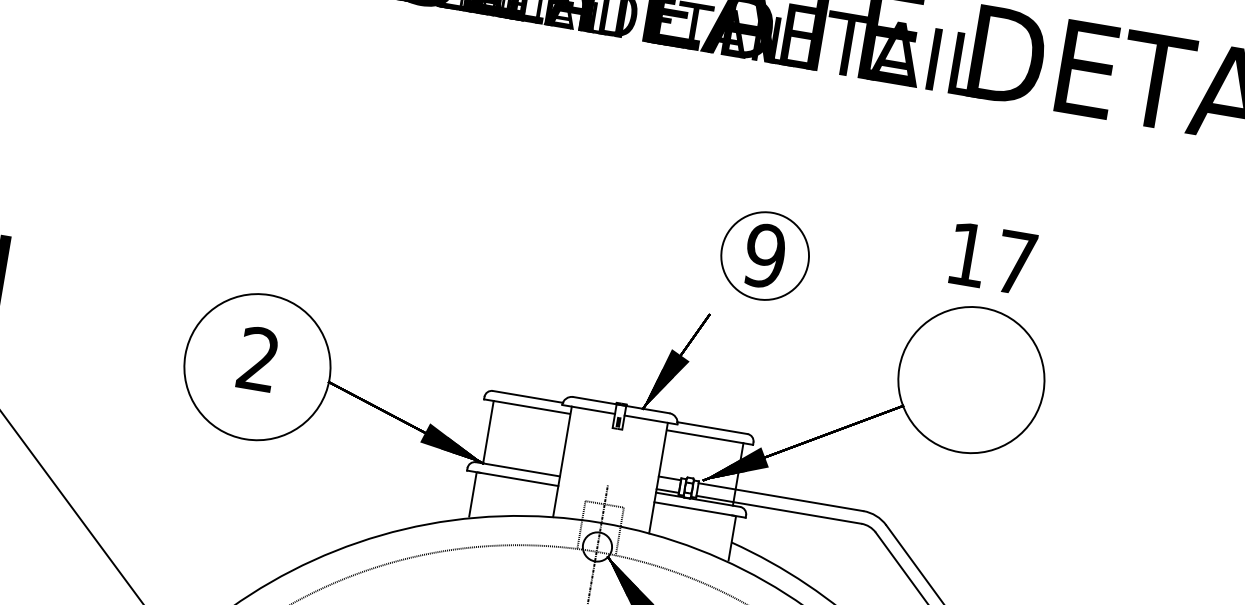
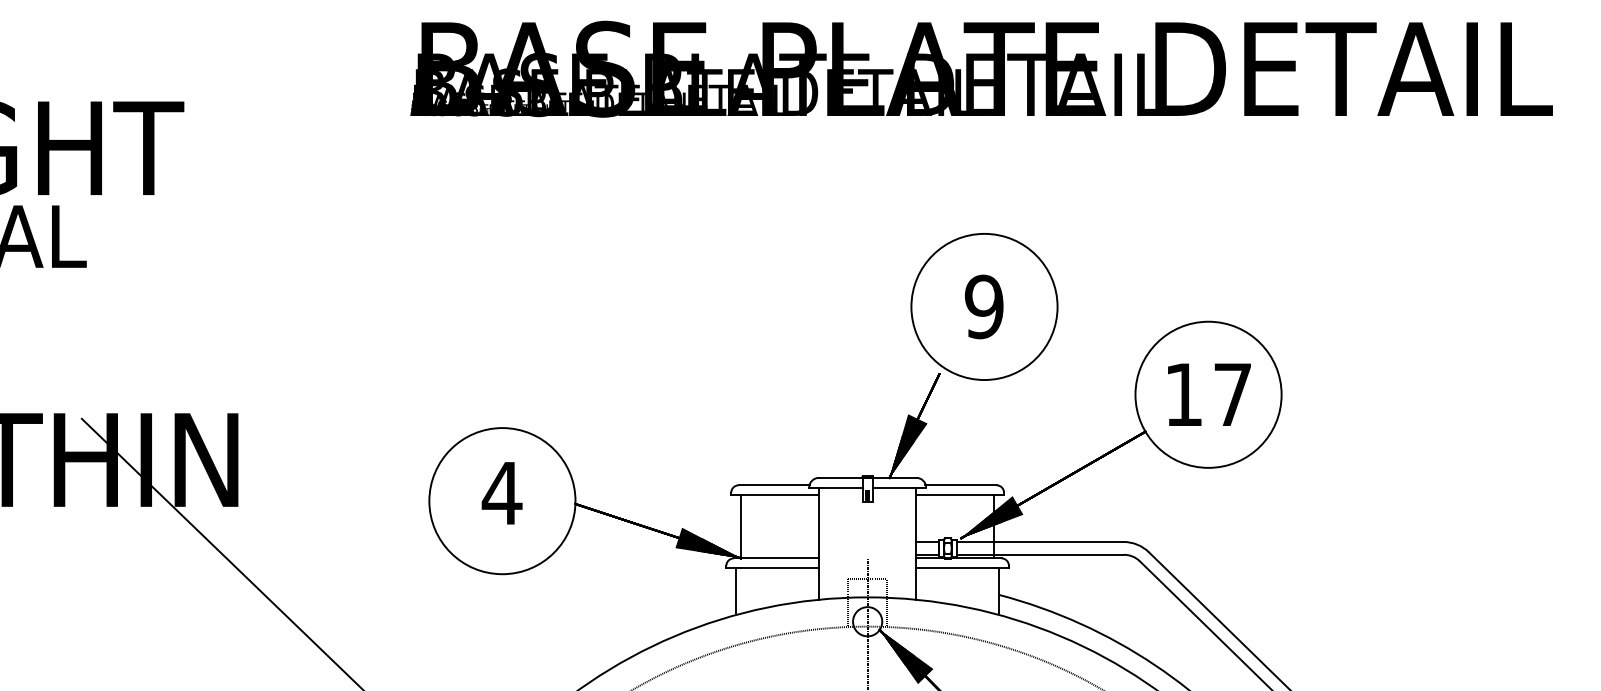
circle: (765, 255) -> (984, 306), size x1.67
text: (992, 258) -> (1209, 394), moved
text: (257, 358) -> (501, 492), 2 -> 4

